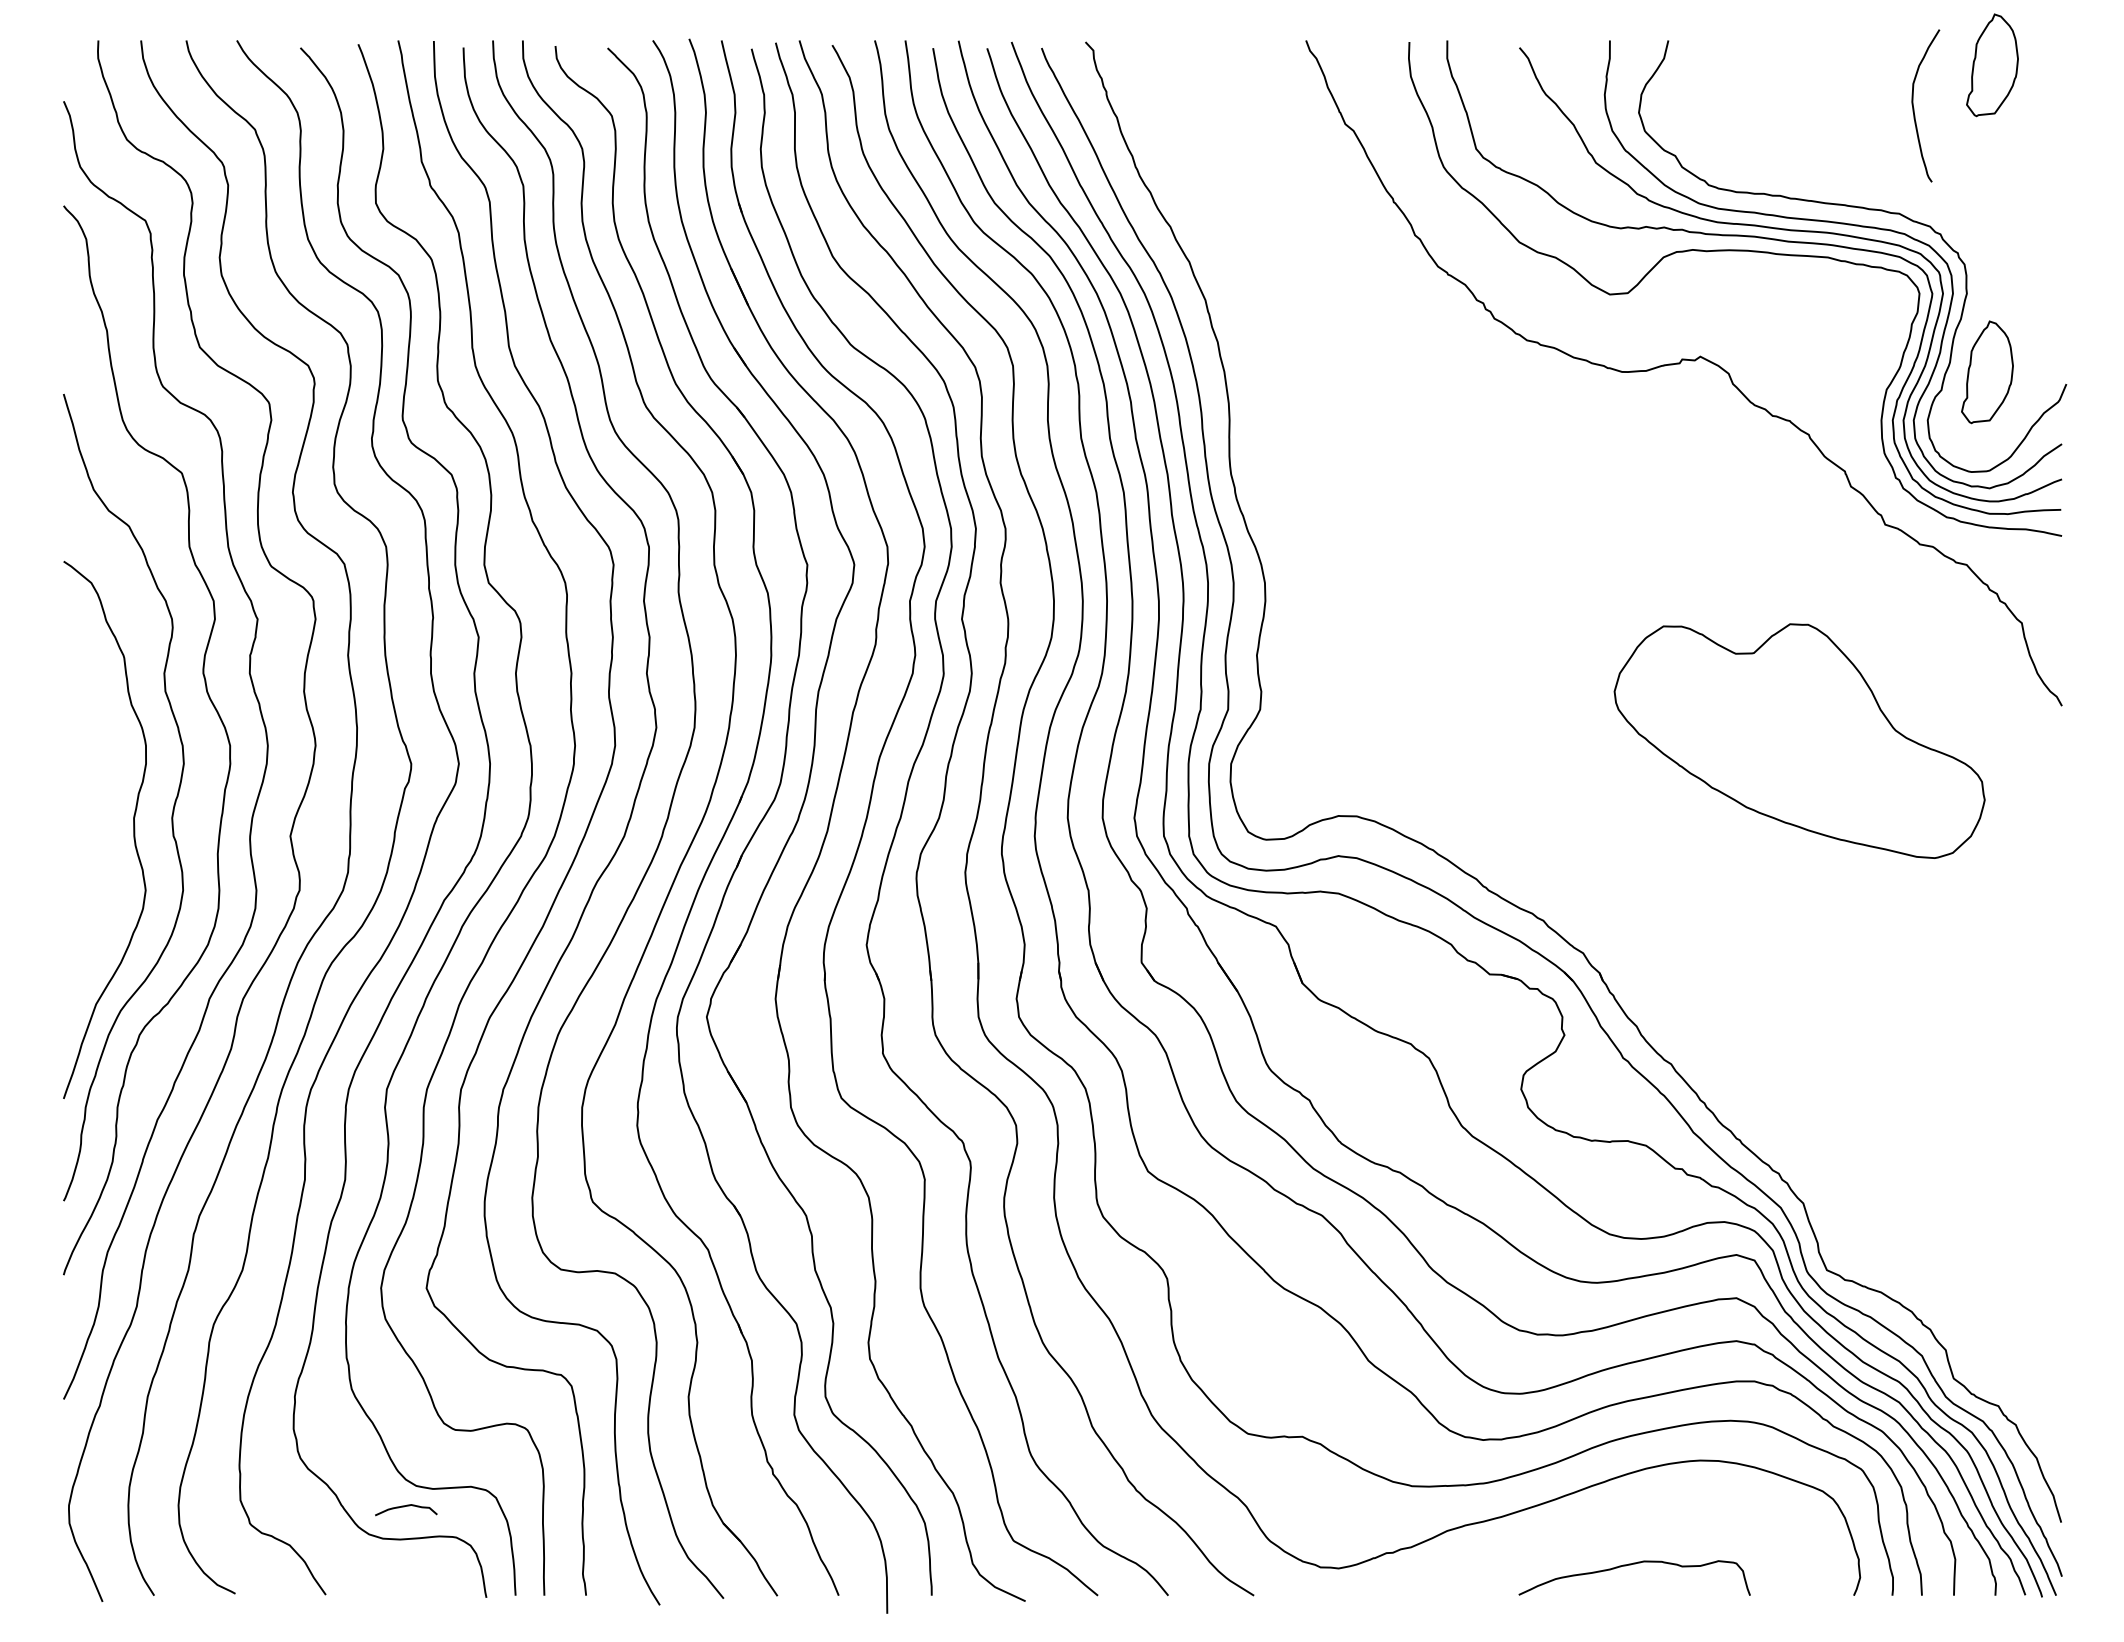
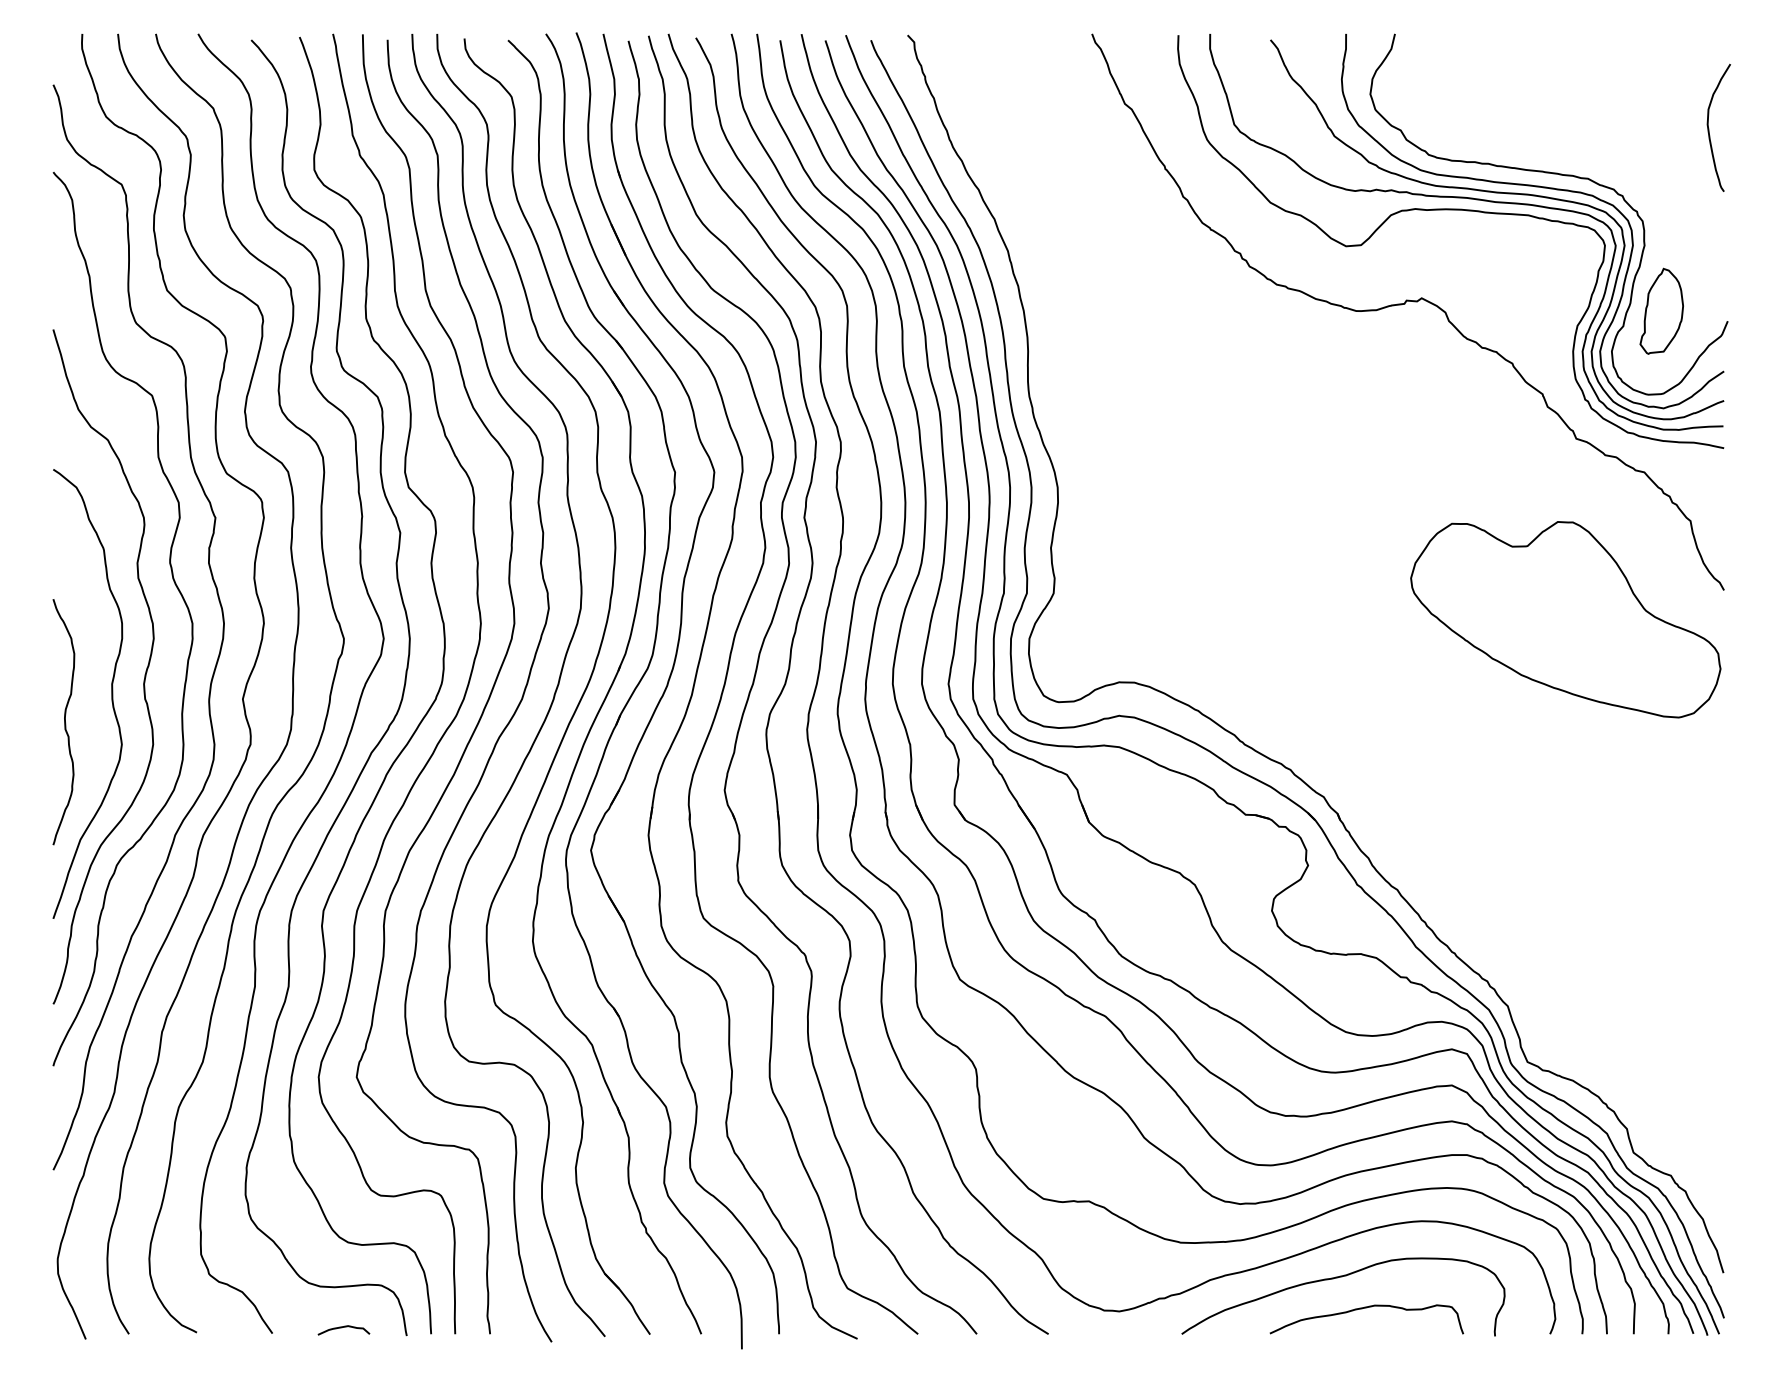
part: (1992, 65) -> (1665, 54), removed
curve: (1914, 108) -> (1709, 130), moved
part: (1799, 740) -> (1565, 619), moved
curve: (76, 863) -> (64, 722), added
curve: (404, 1507) -> (342, 1328), moved
curve: (1601, 1528) -> (1339, 1278), added

